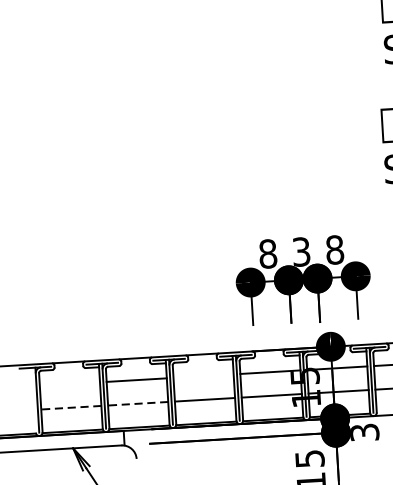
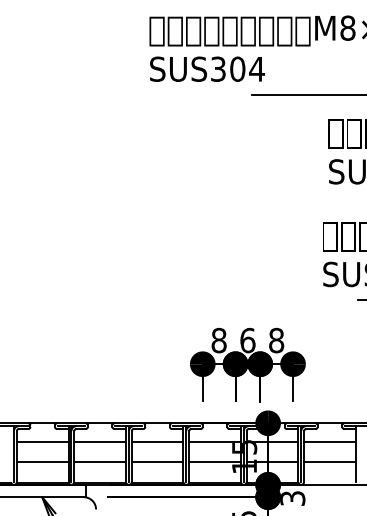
text: (301, 251) -> (247, 340), 3 -> 6
line: (203, 375) -> (157, 441), added
line: (69, 383) -> (42, 441), added
line: (138, 403) -> (100, 462), dashed -> solid
line: (71, 407) -> (42, 462), dashed -> solid

